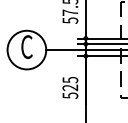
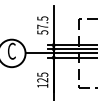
text: (70, 95) -> (42, 85), 525 -> 125

